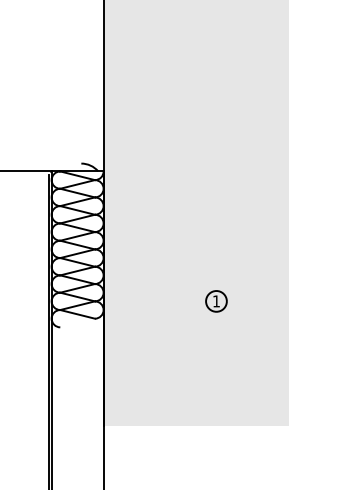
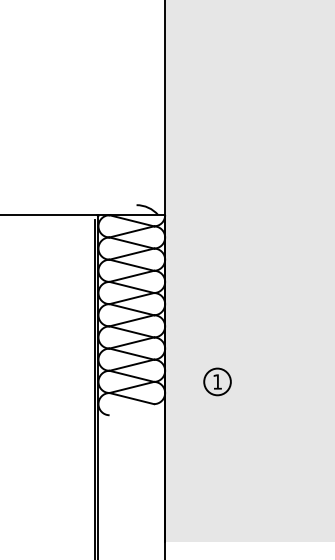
part: (216, 301) -> (217, 382), moved

